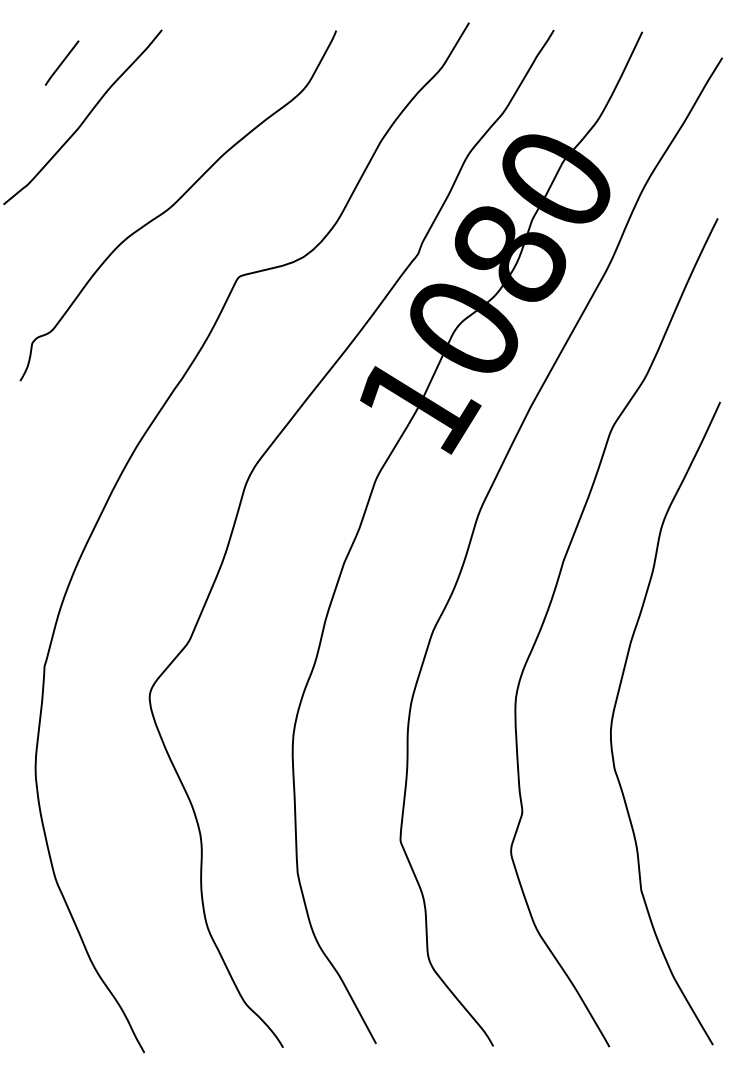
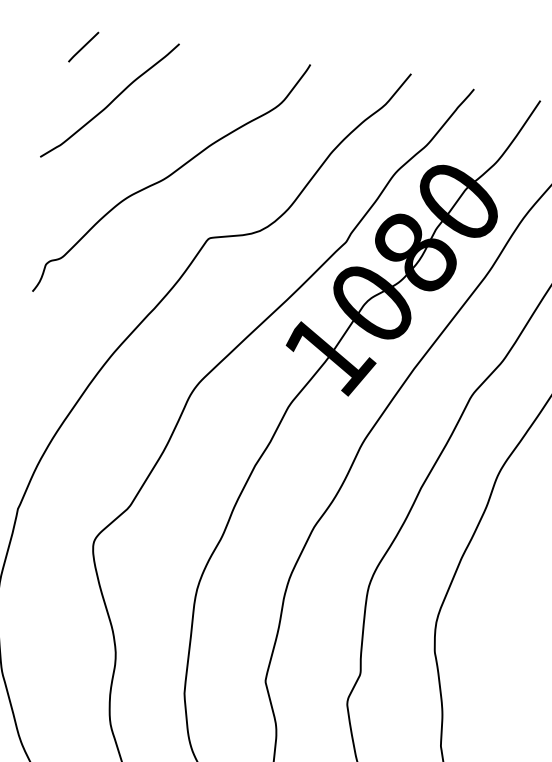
line: (62, 62) -> (84, 46), moved

